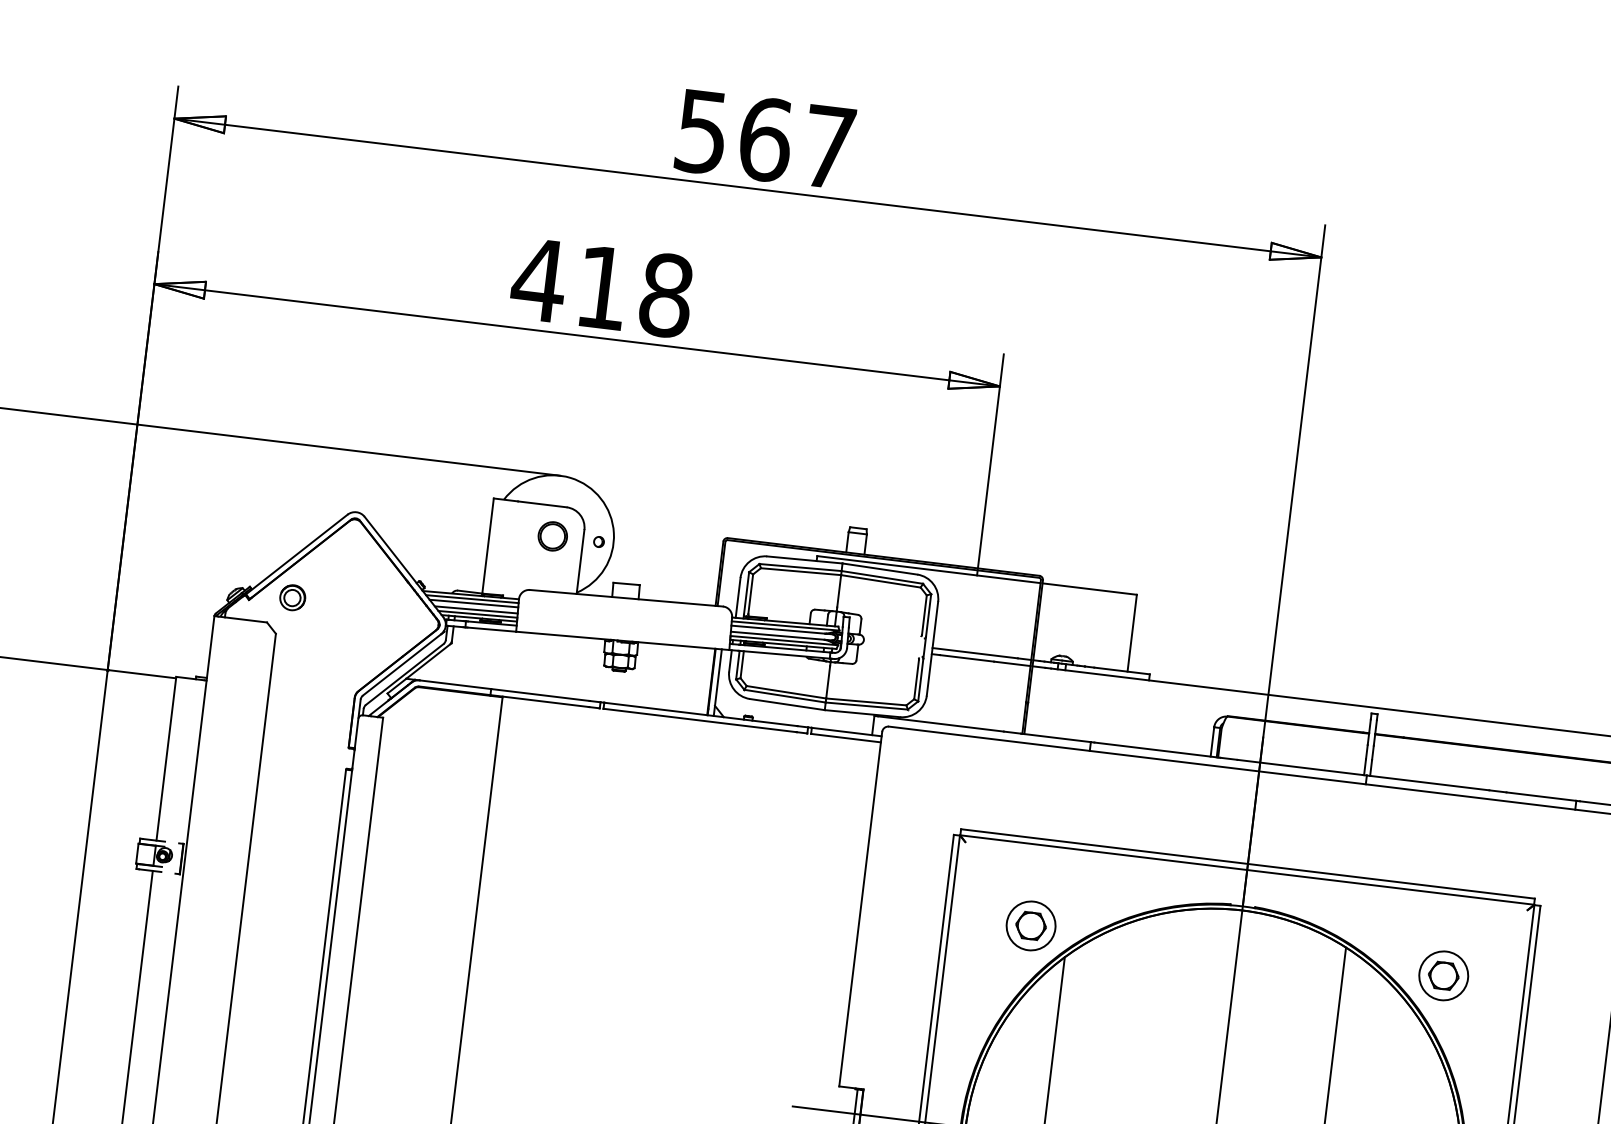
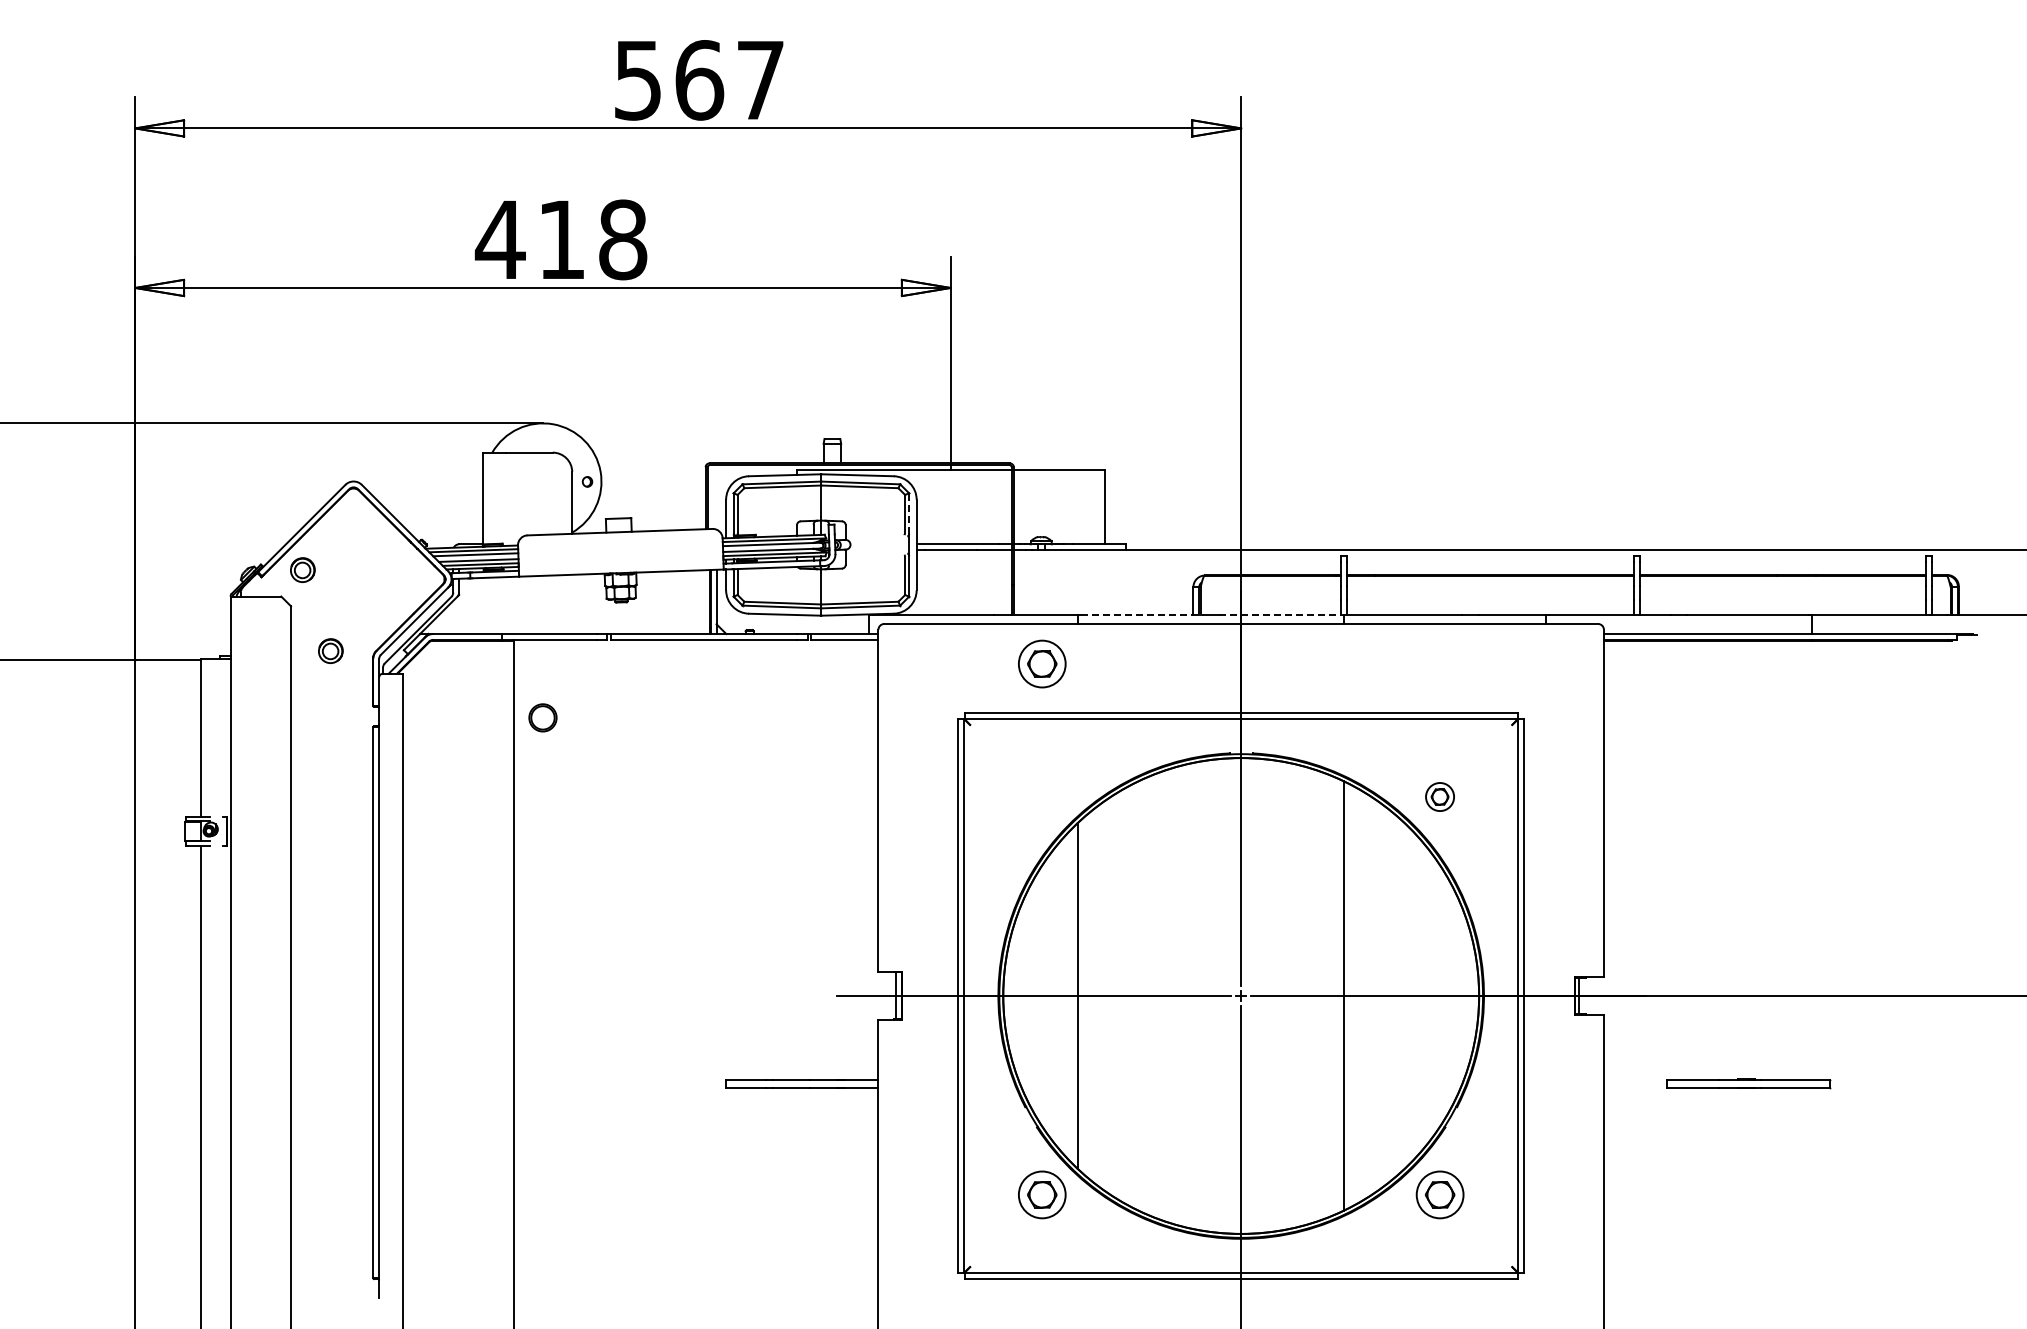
circle: (552, 535) -> (542, 717), moved
line: (929, 615) -> (909, 513), solid -> dashed
part: (311, 684) -> (330, 650), added
line: (1157, 750) -> (1142, 615), solid -> dashed
line: (1299, 767) -> (1279, 615), solid -> dashed
part: (1031, 925) -> (1042, 663), moved
part: (1443, 975) -> (1439, 796), size x0.6

